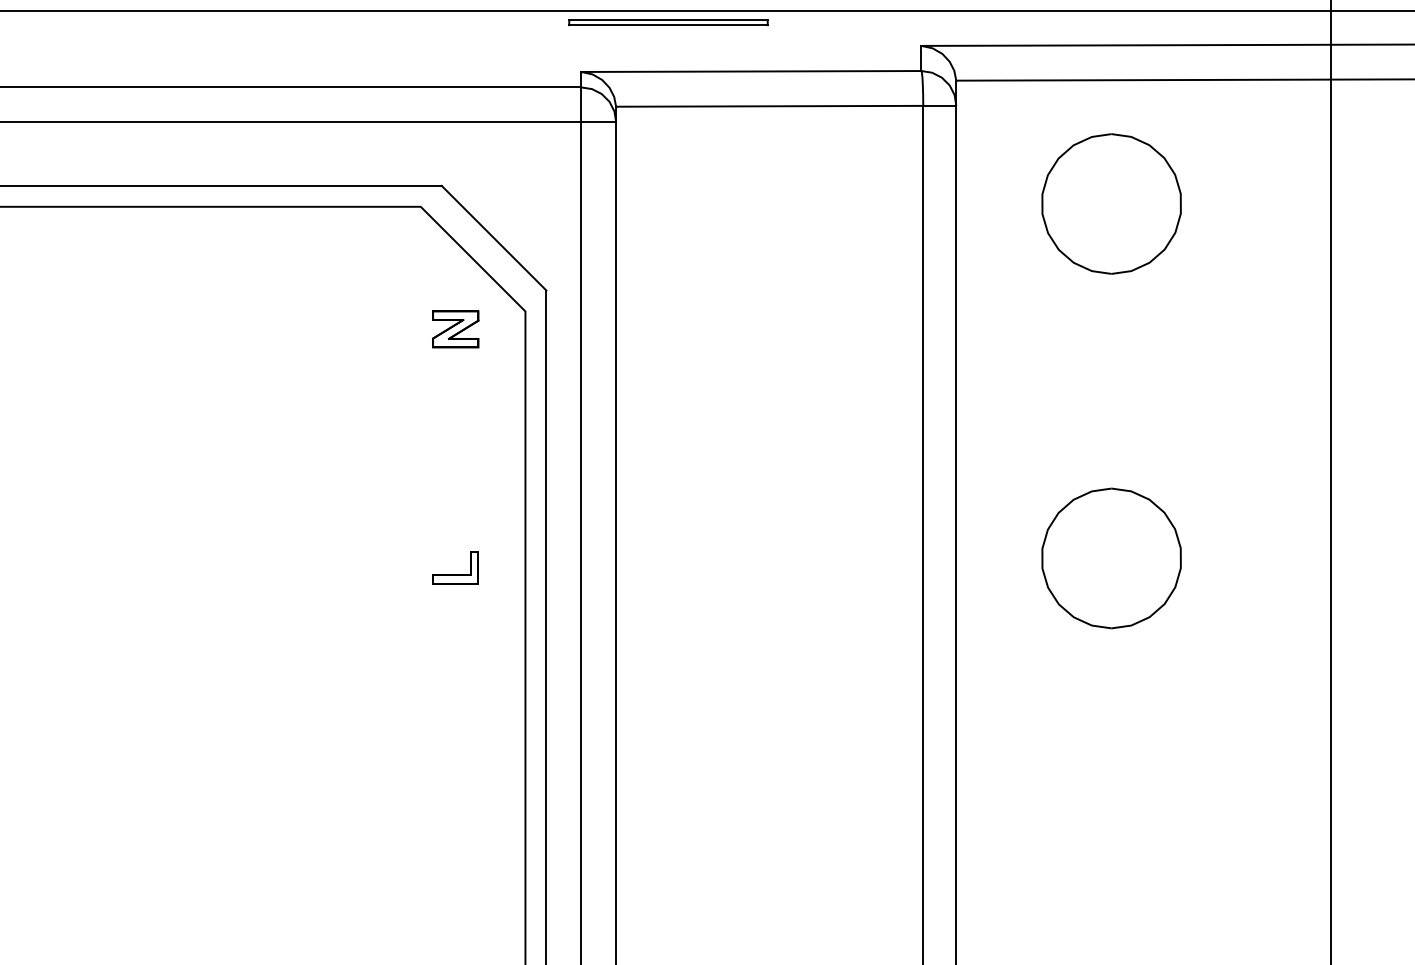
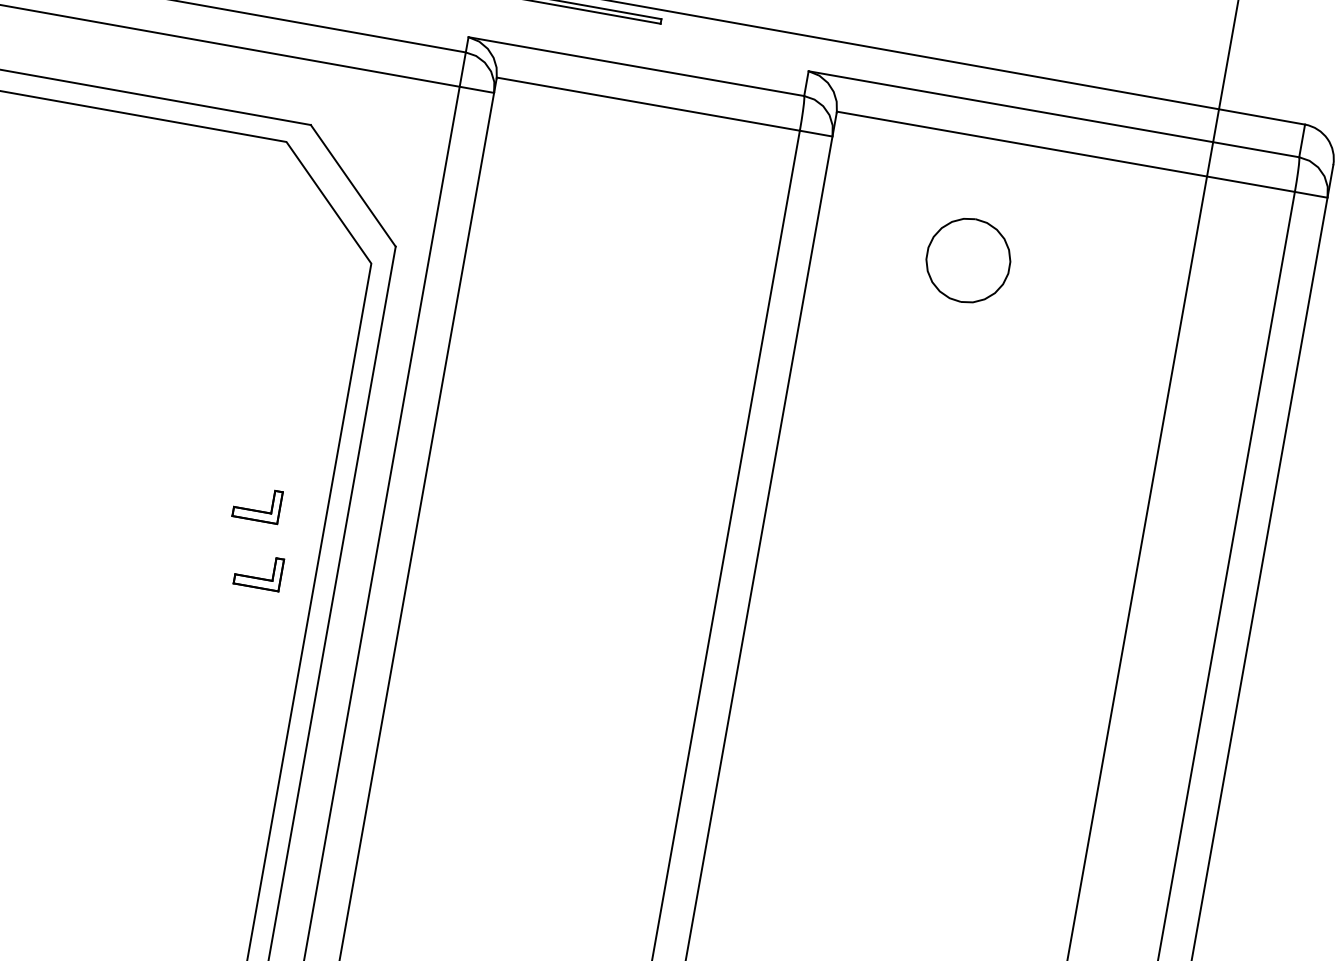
part: (1111, 203) -> (968, 260), size x0.6
part: (455, 329) -> (299, 269), removed
part: (1111, 558) -> (906, 610), removed
part: (468, 640) -> (257, 578), added

